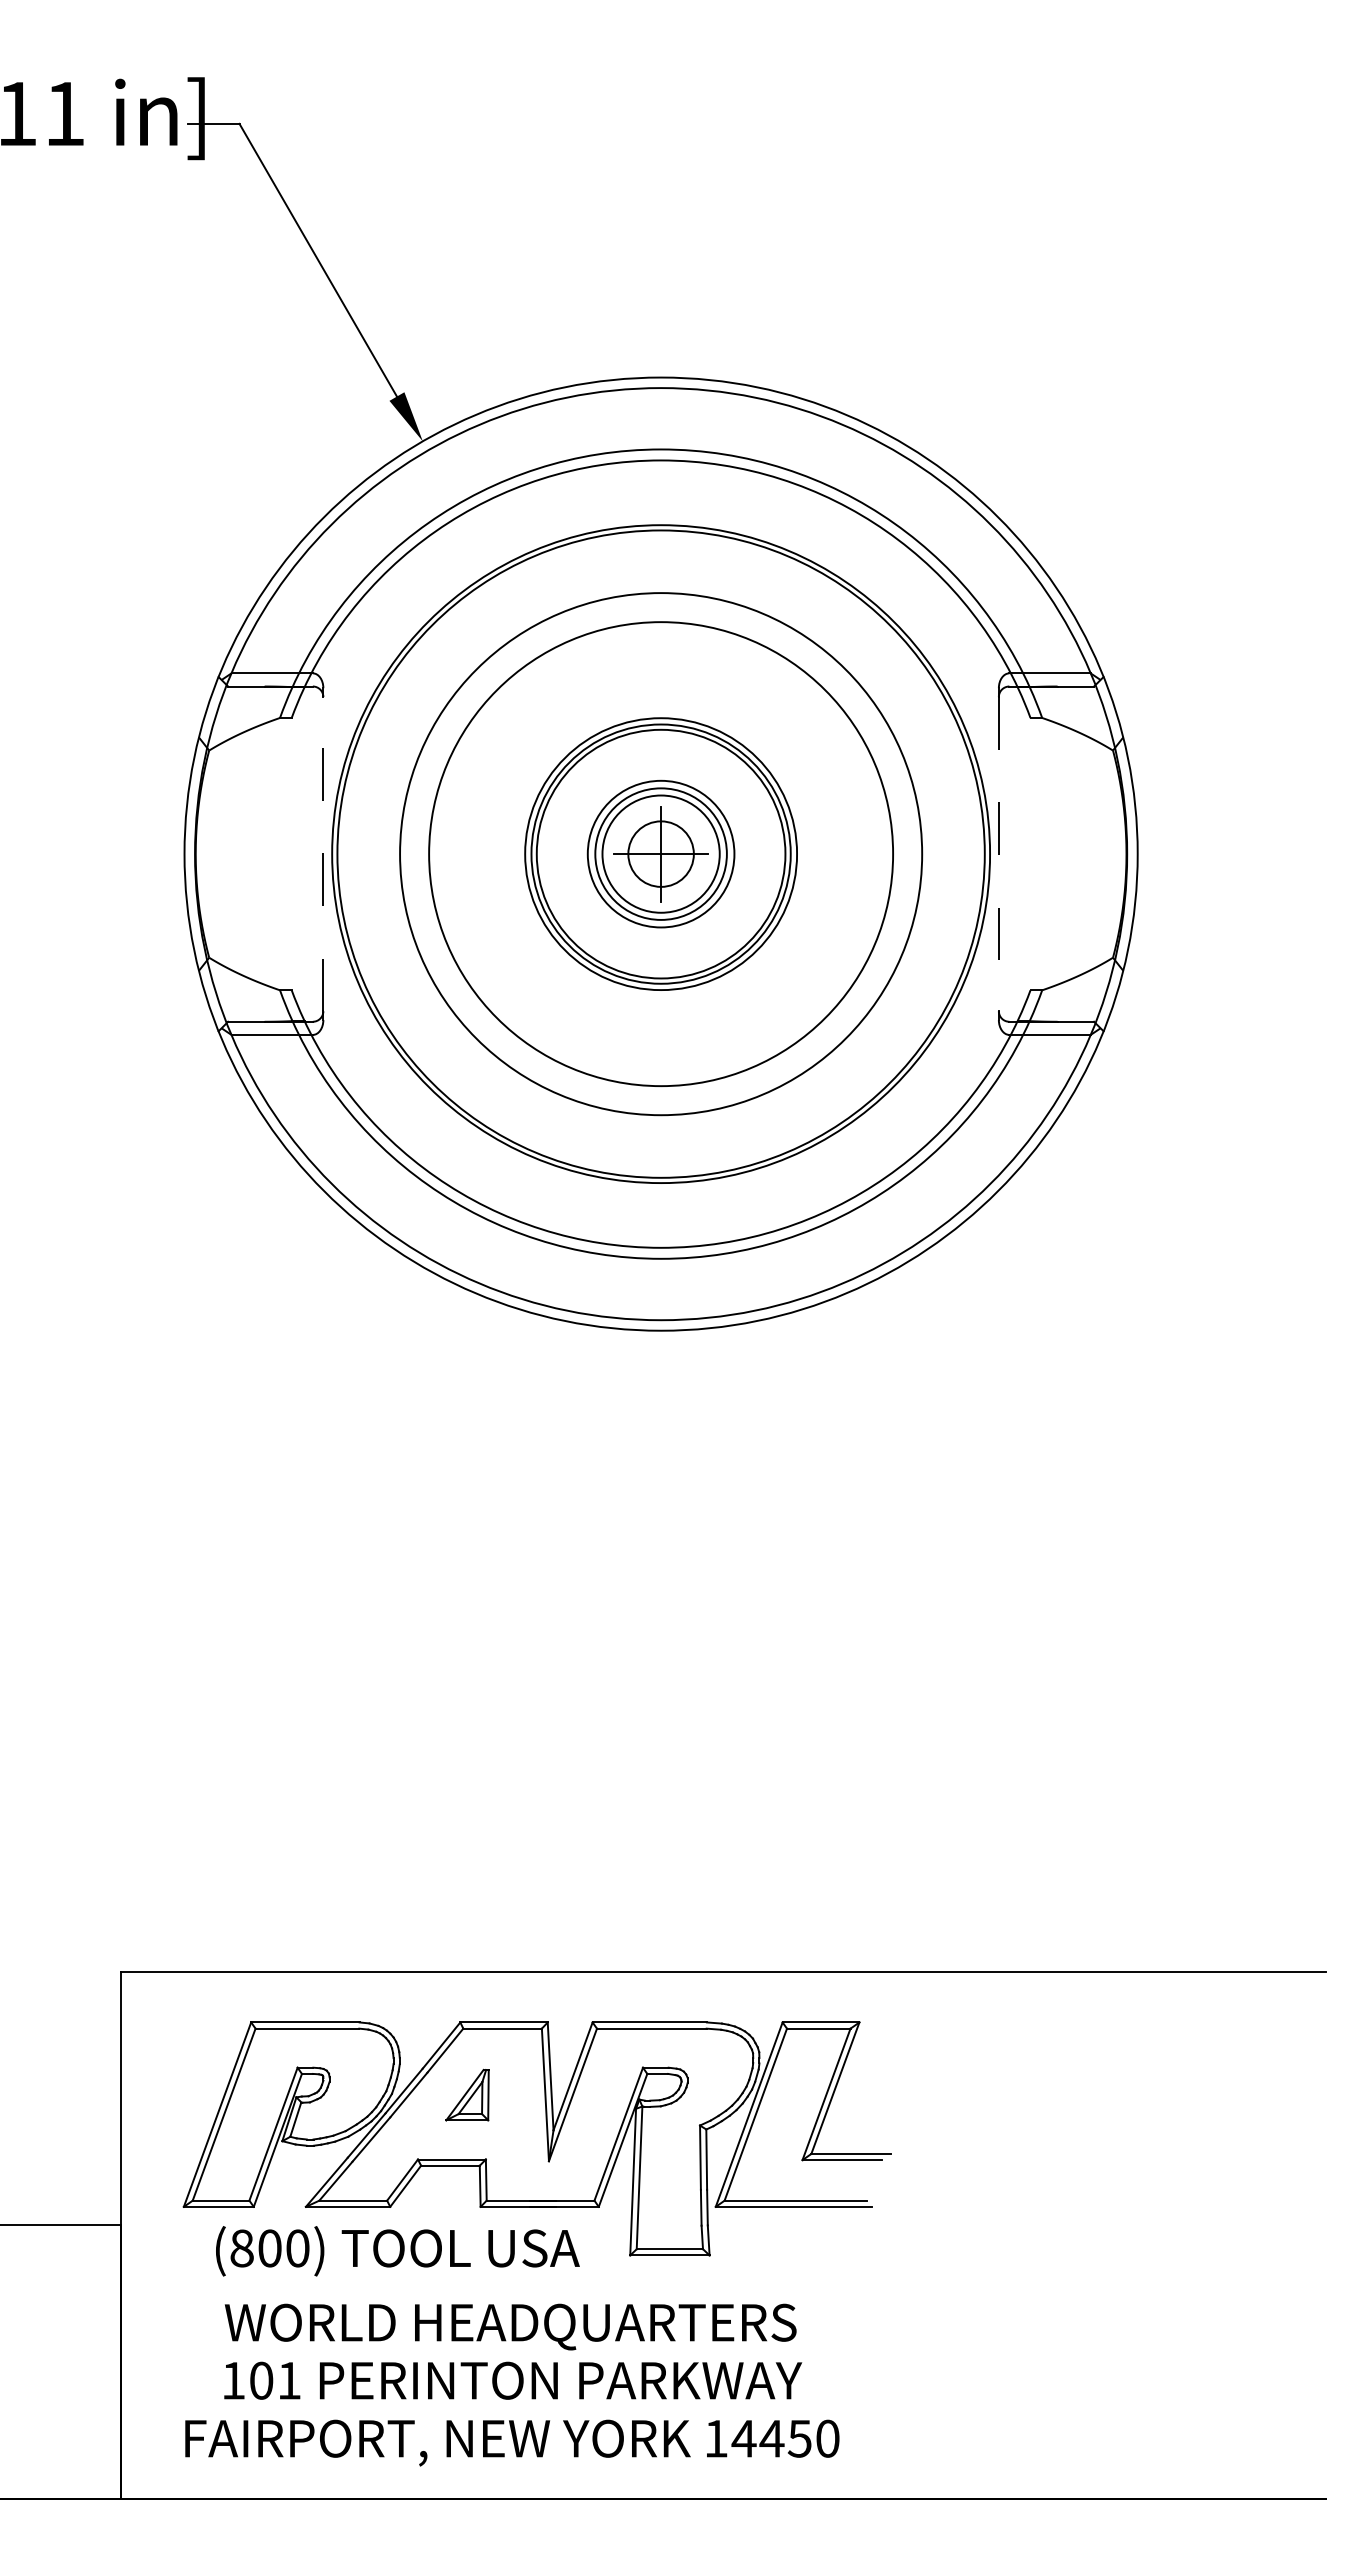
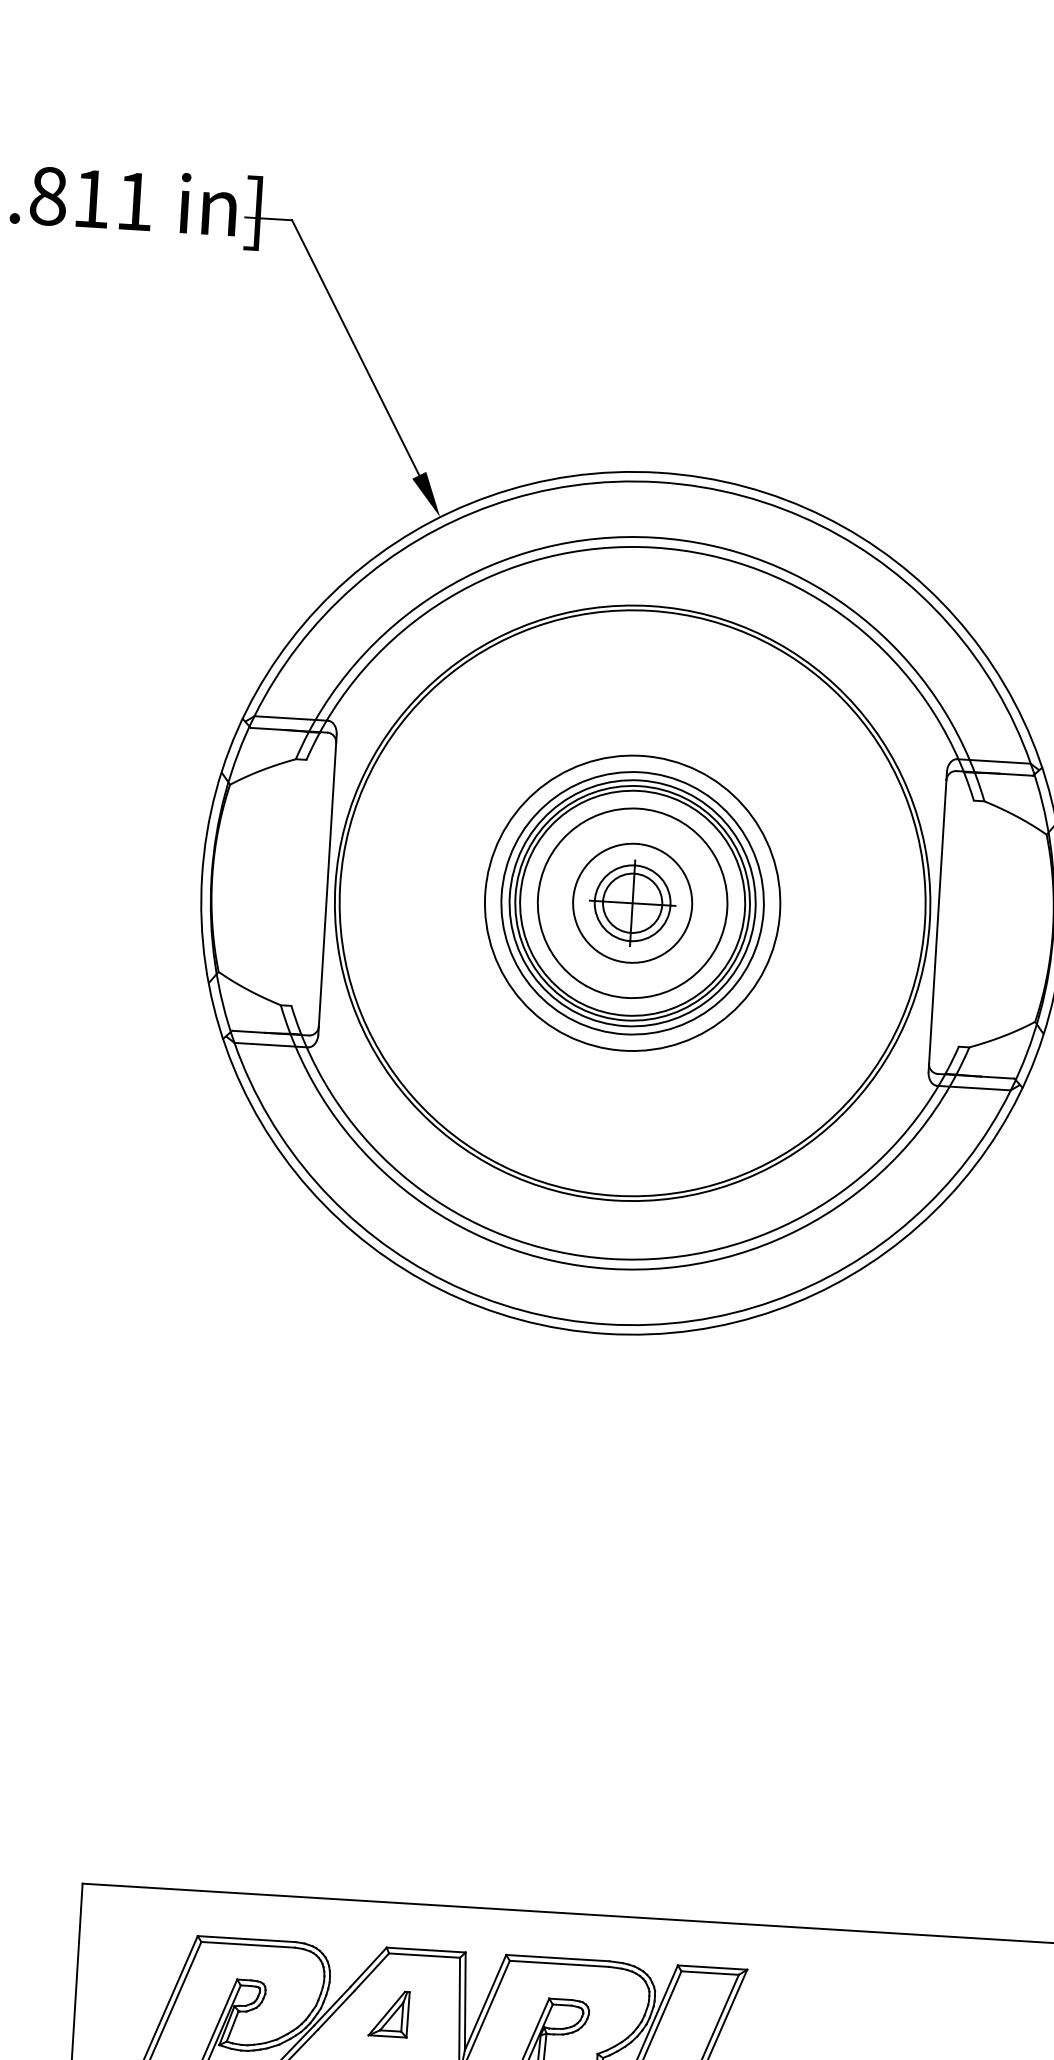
line: (323, 853) -> (327, 884), dashed -> solid
circle: (660, 853) -> (632, 902), size x0.62
circle: (660, 853) -> (632, 902), size x1.43
circle: (661, 854) -> (632, 903), size x0.62
circle: (661, 854) -> (632, 903), size x0.71
line: (998, 854) -> (937, 922), dashed -> solid

